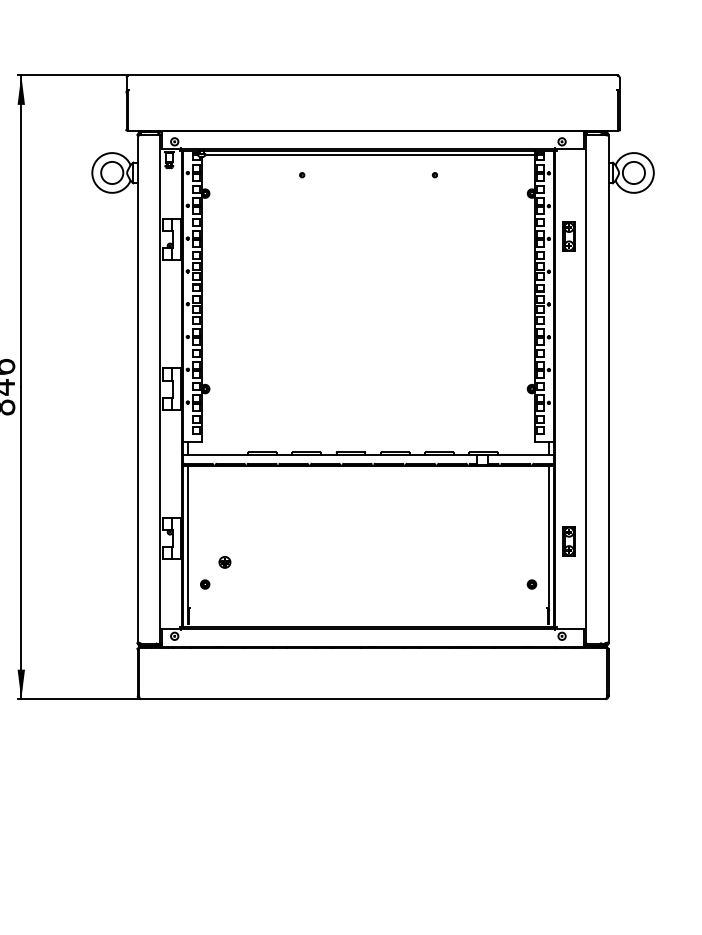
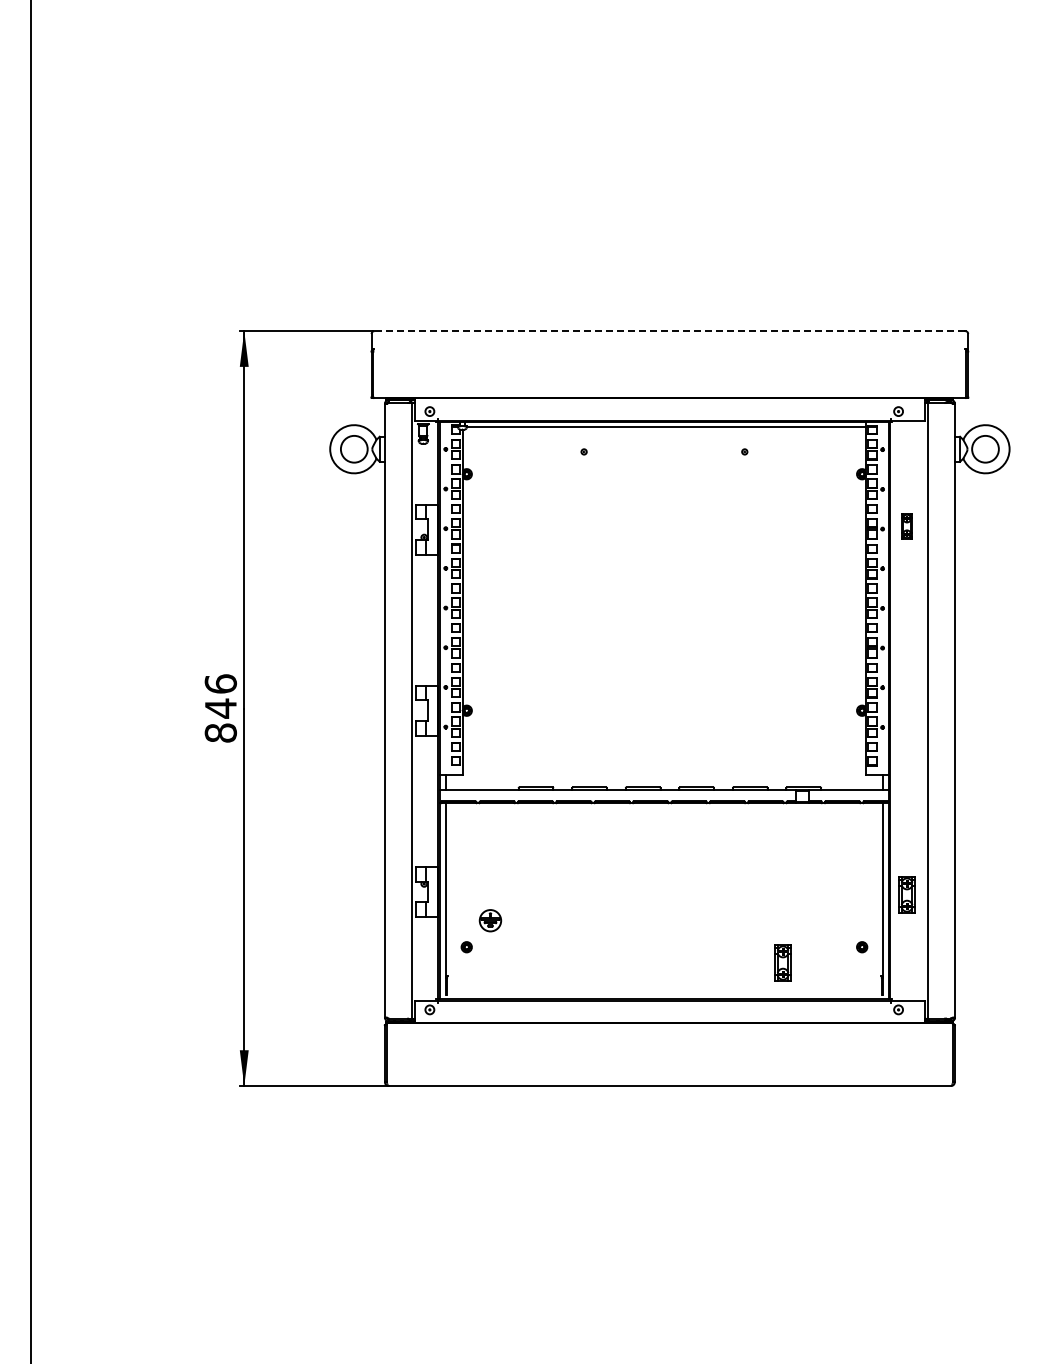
line: (372, 75) -> (669, 331), solid -> dashed
part: (568, 236) -> (906, 526), size x0.7
part: (224, 561) -> (490, 919), size x1.6
part: (466, 597) -> (782, 962), added

